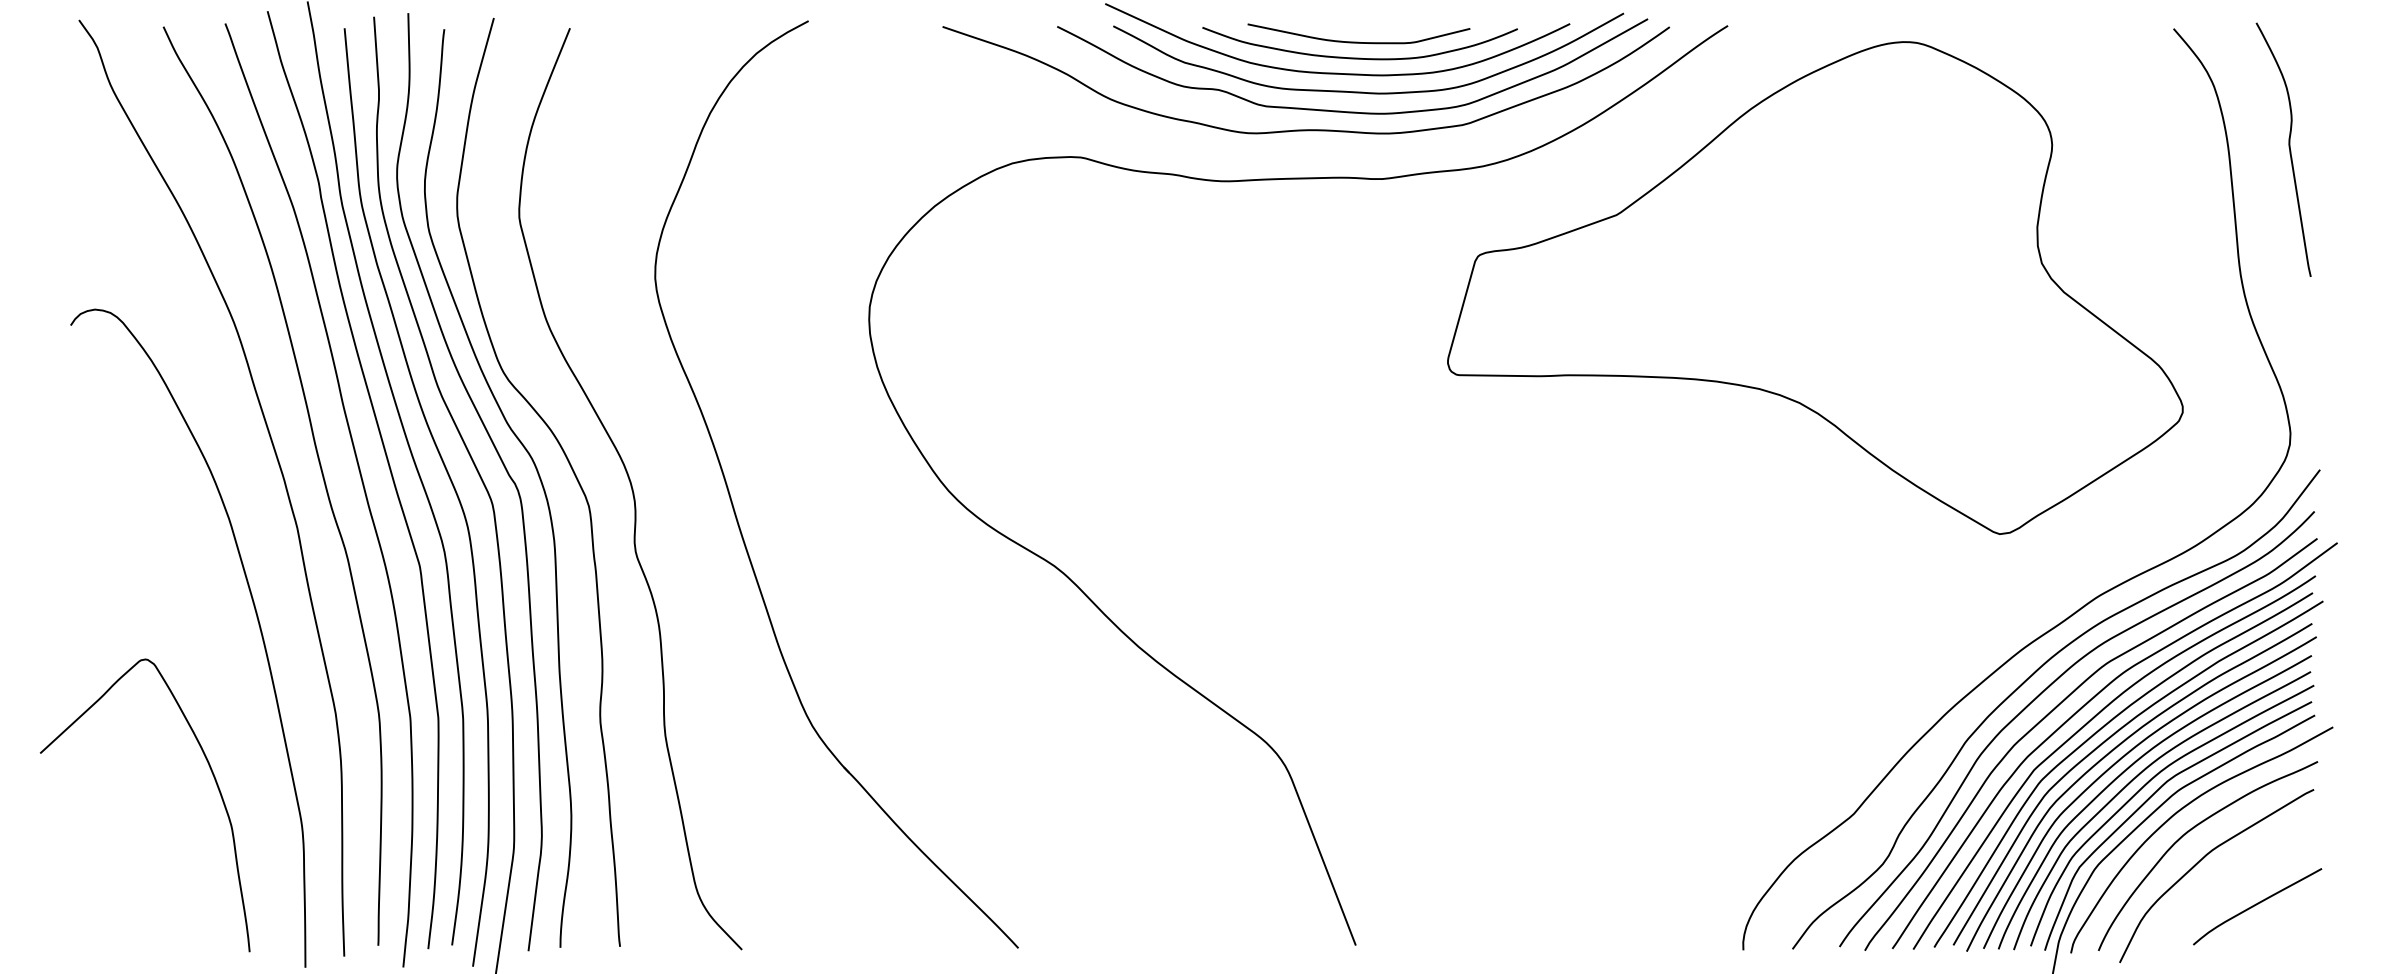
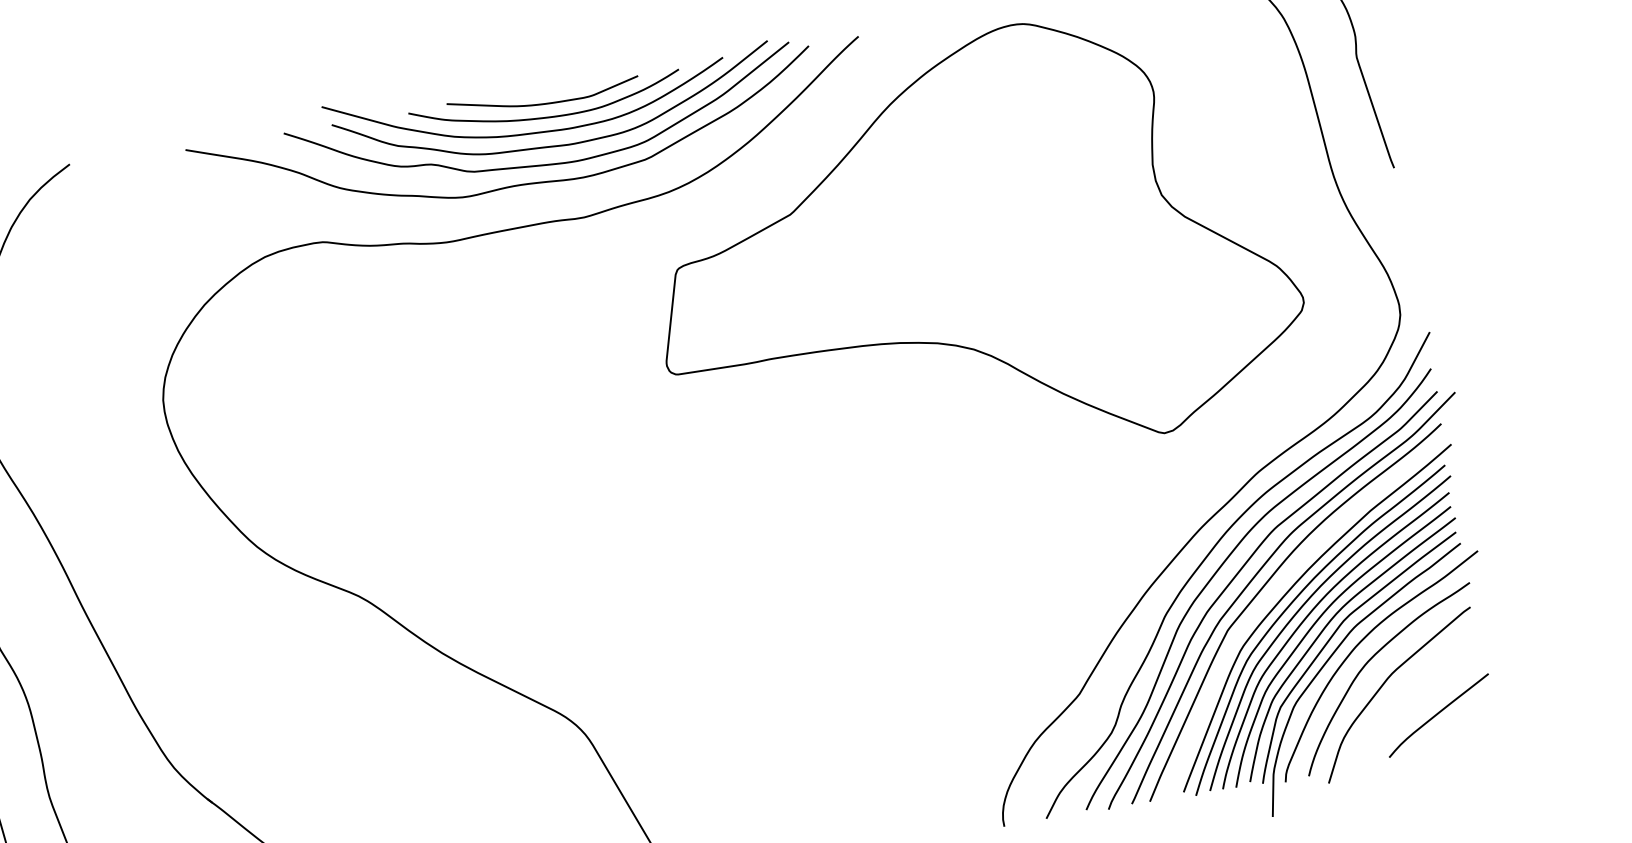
curve: (2092, 737) -> (1273, 594), removed

